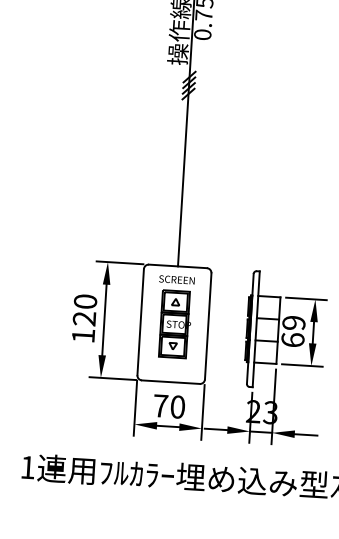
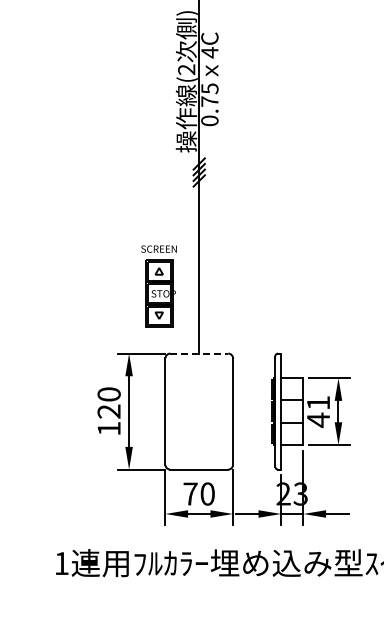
line: (178, 266) -> (199, 353), solid -> dashed
part: (174, 317) -> (158, 286), moved
text: (293, 332) -> (318, 412), 69 -> 41

